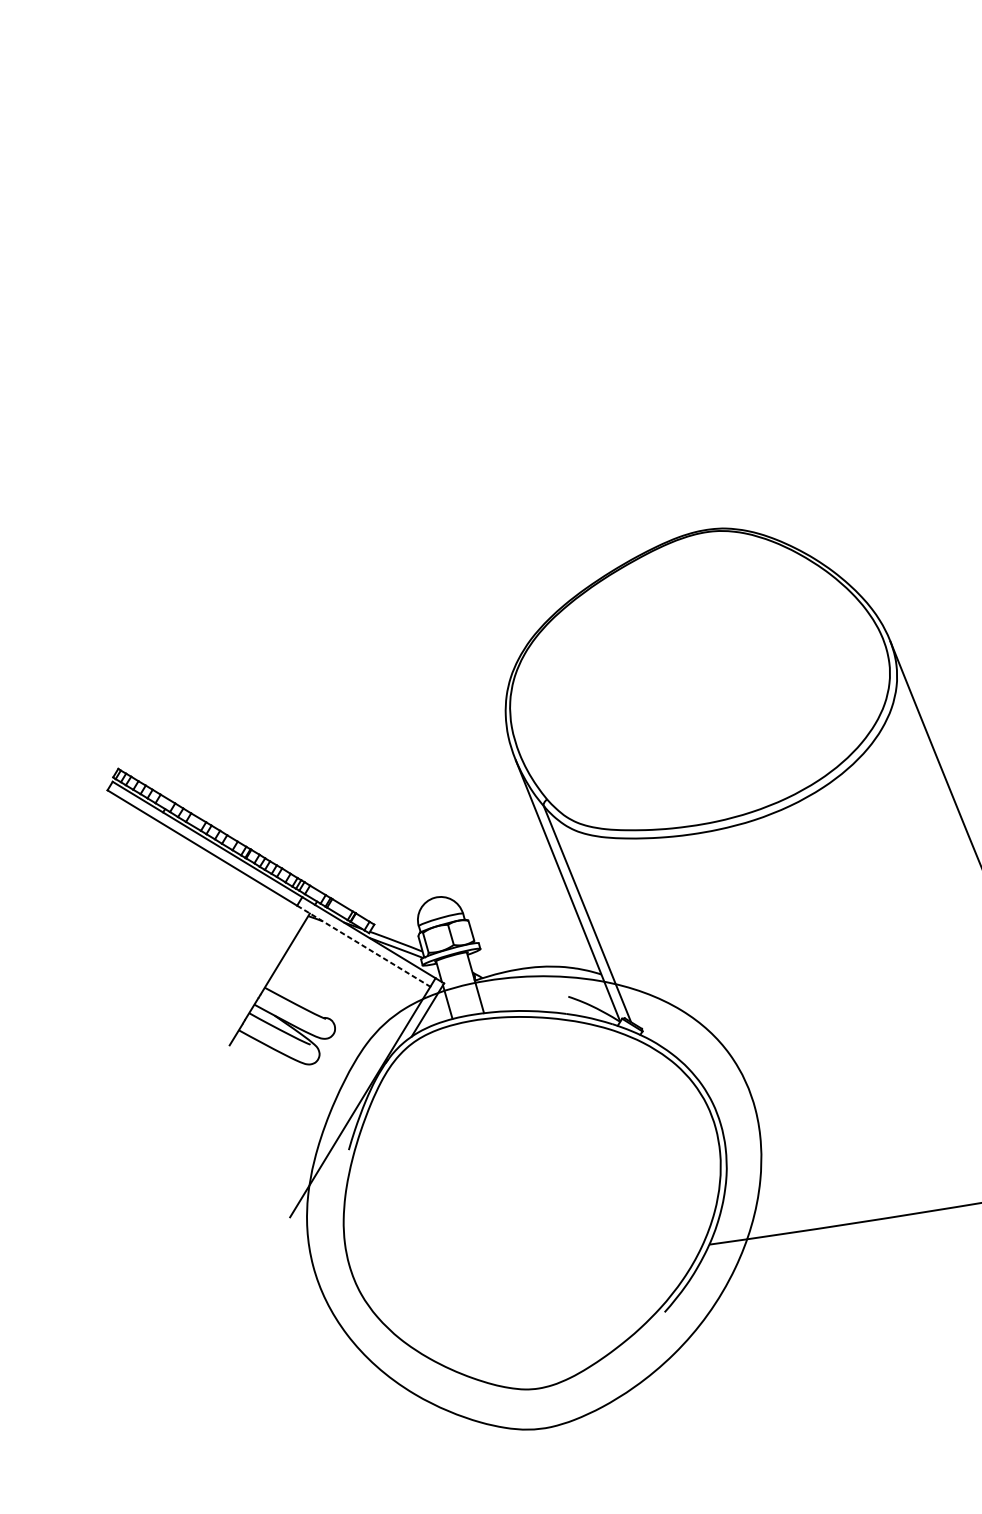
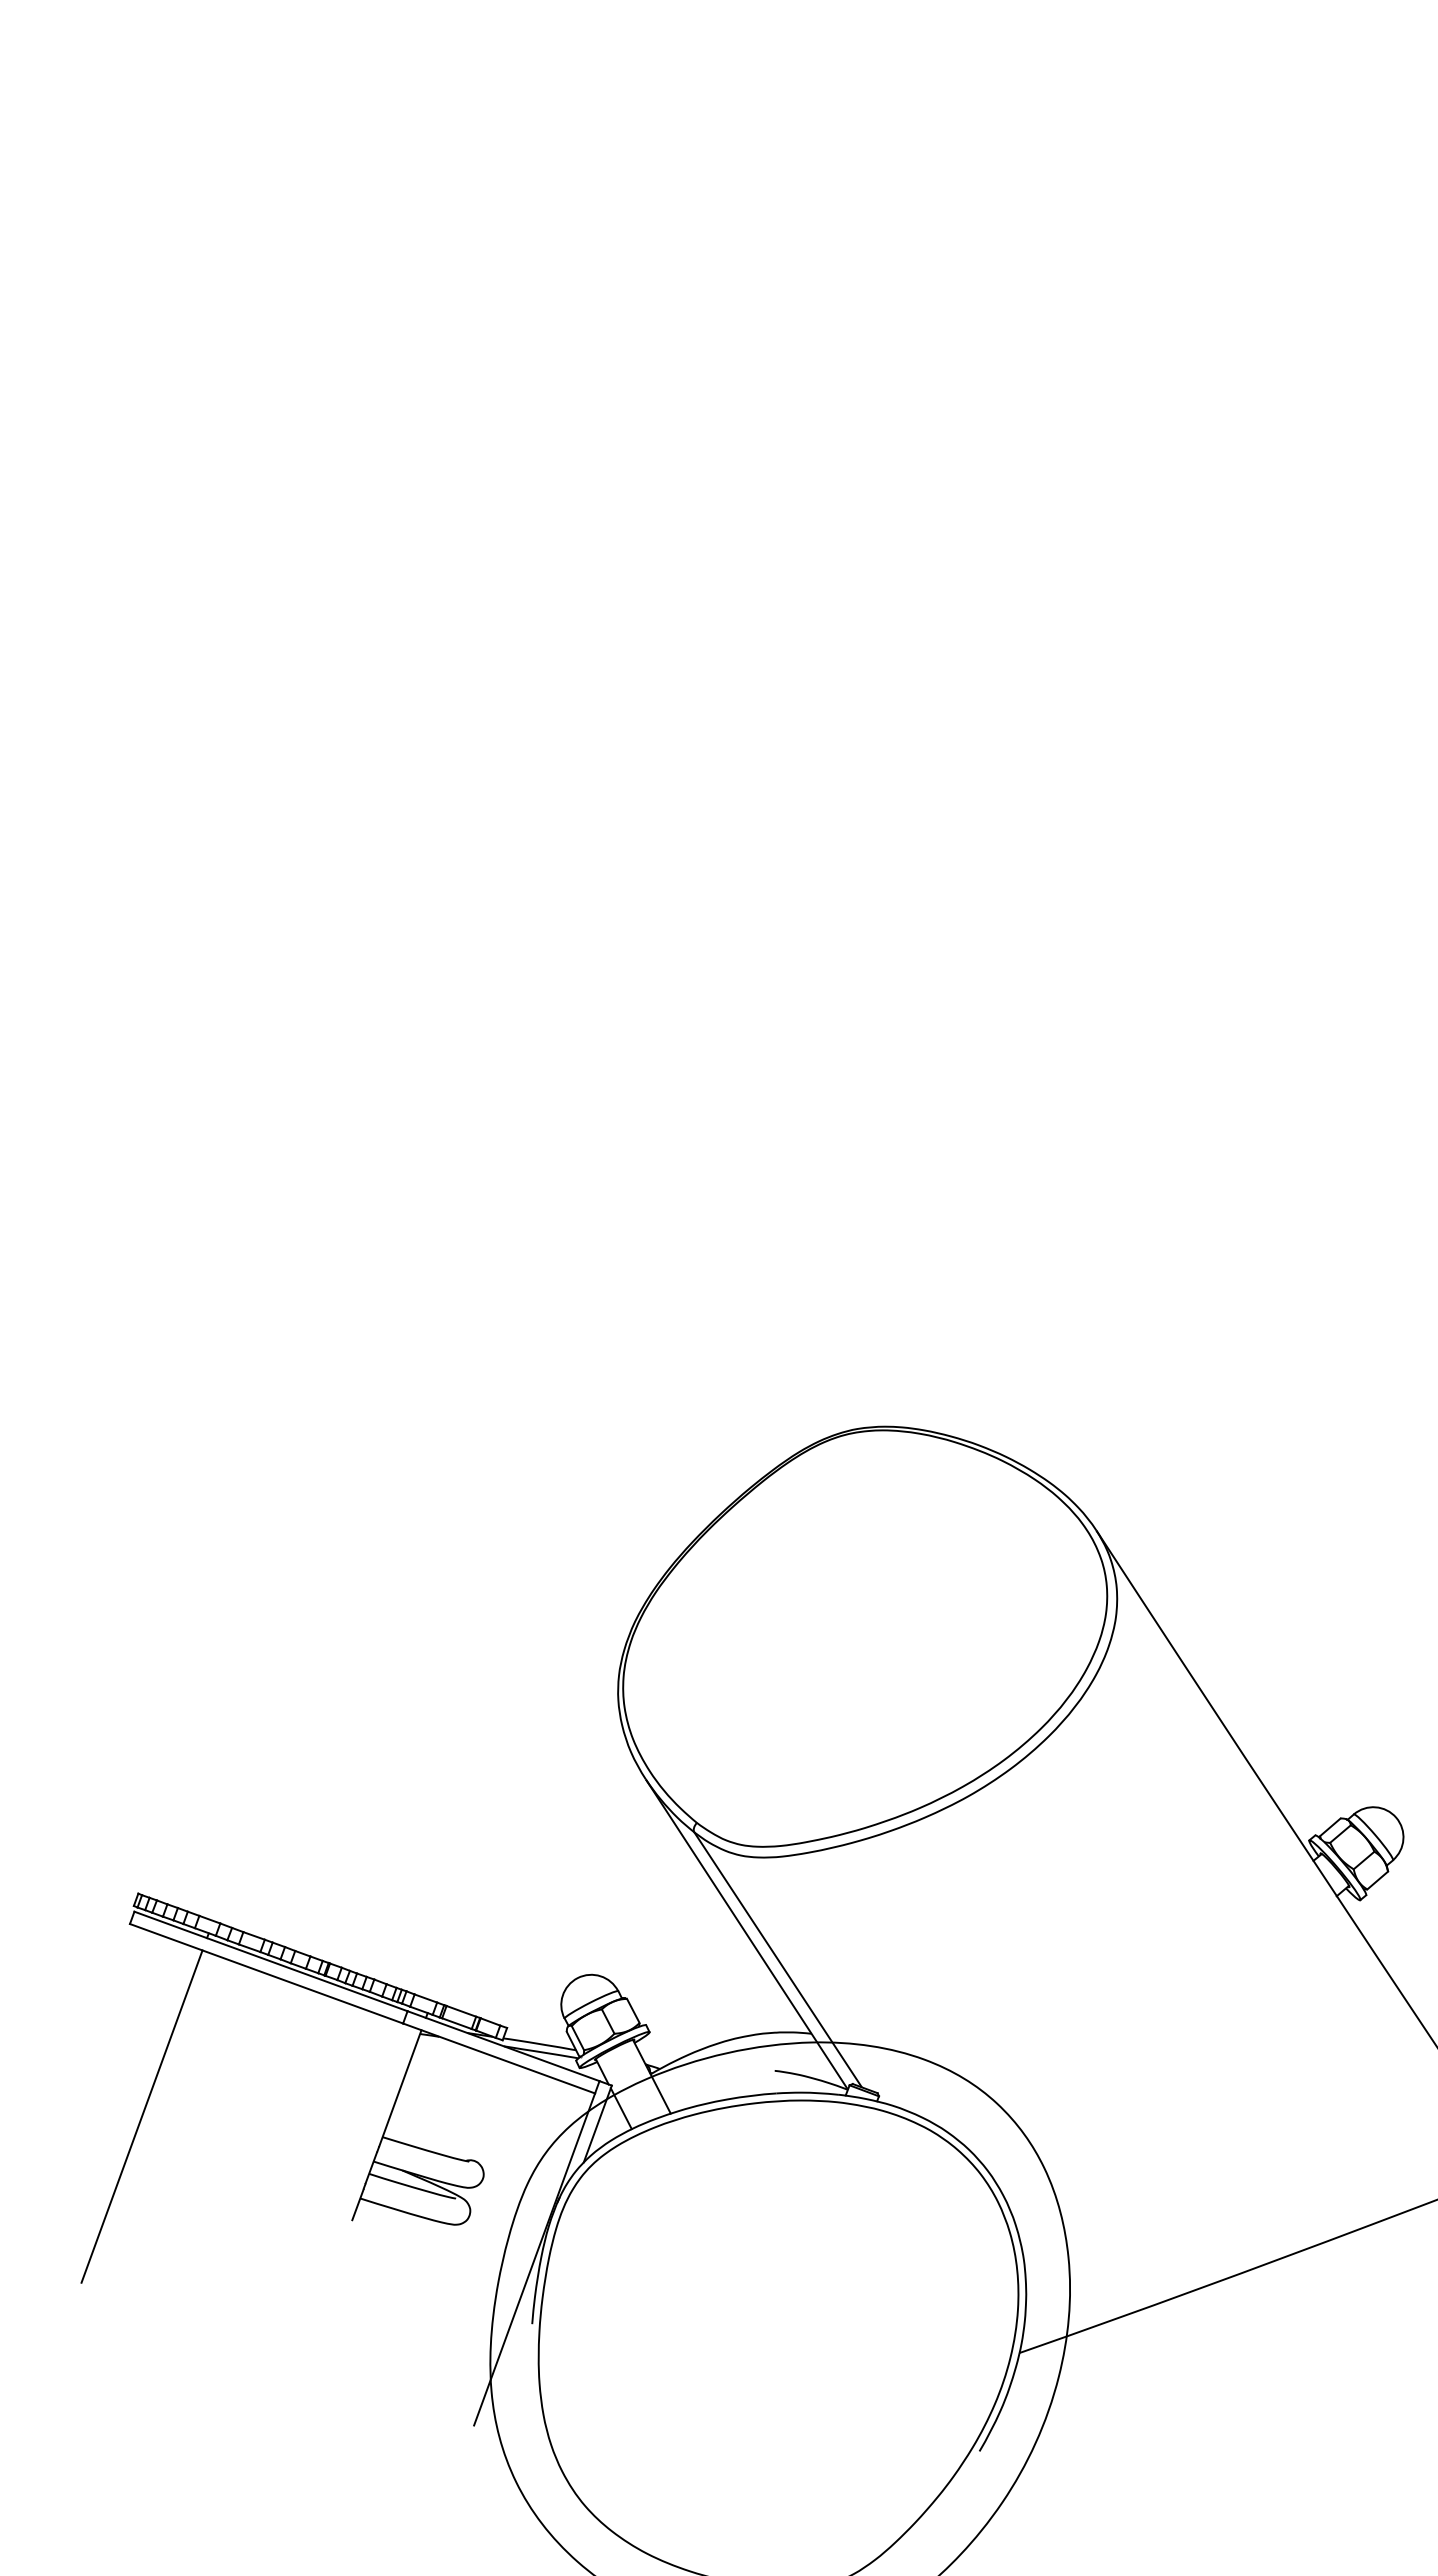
line: (87, 936) -> (141, 2116), added
line: (364, 946) -> (499, 2058), dashed -> solid

